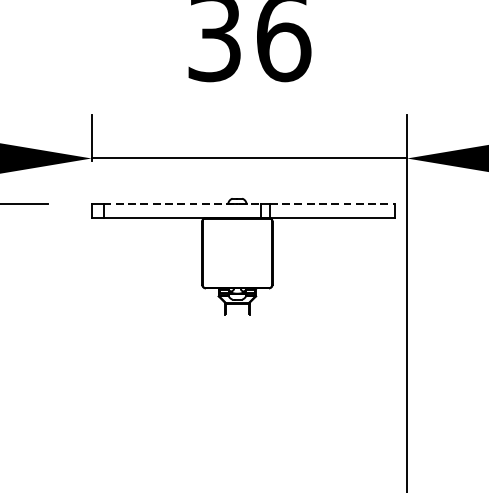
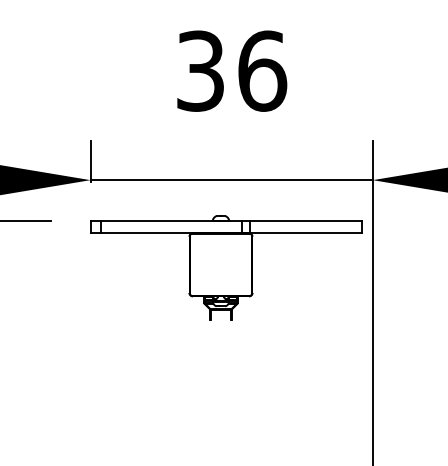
line: (182, 204) -> (171, 221), dashed -> solid
line: (332, 204) -> (306, 221), dashed -> solid

